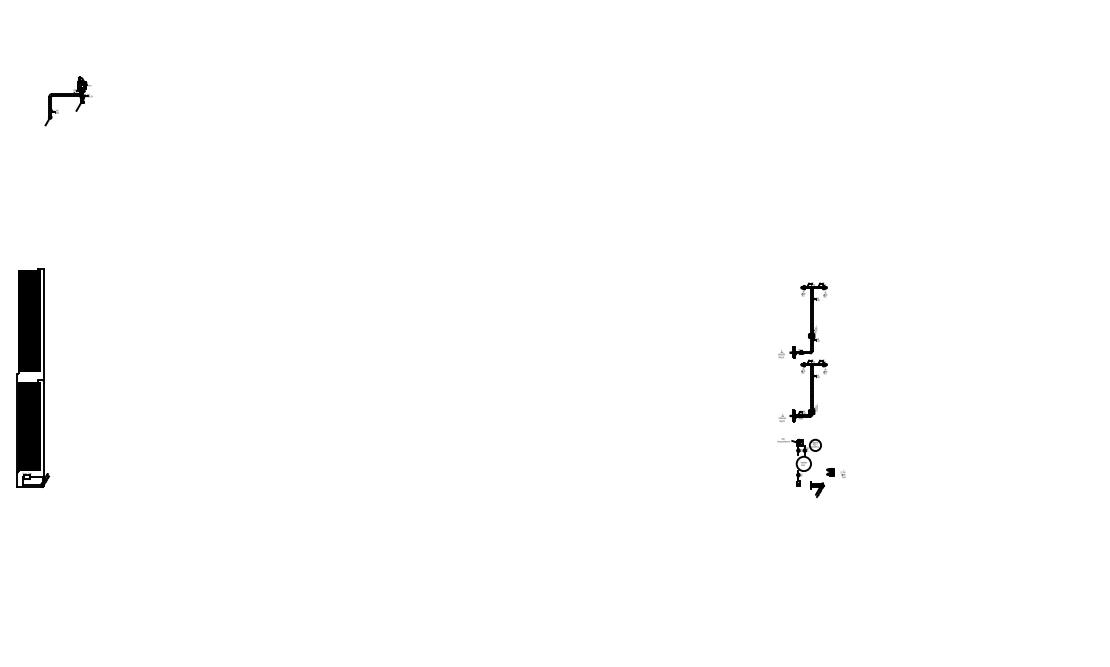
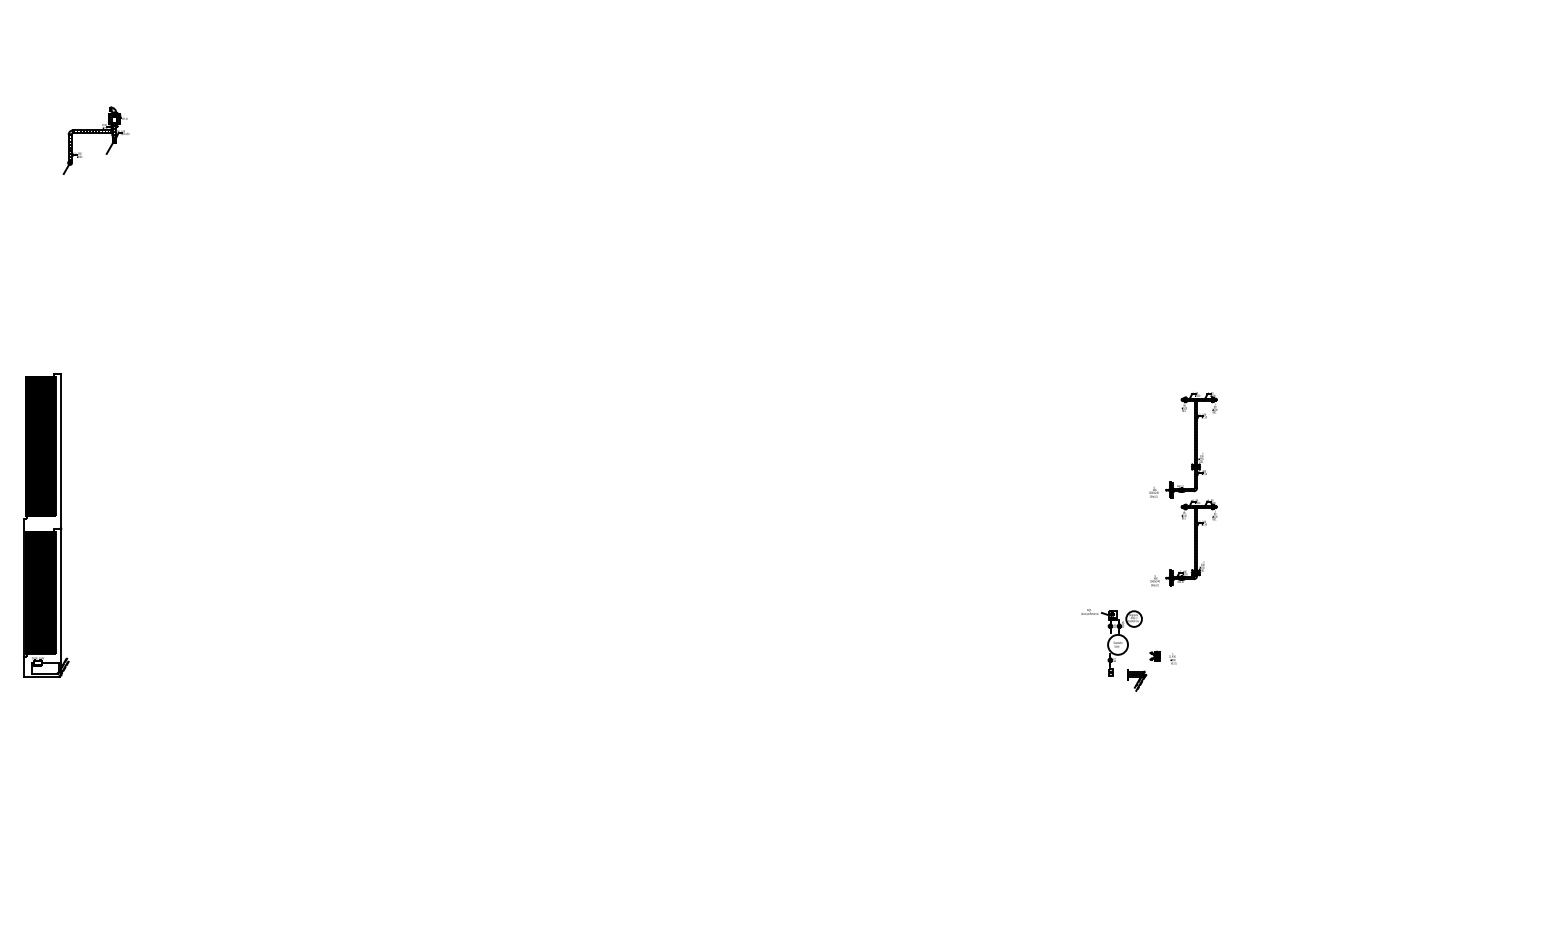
part: (802, 352) -> (1183, 489), moved

